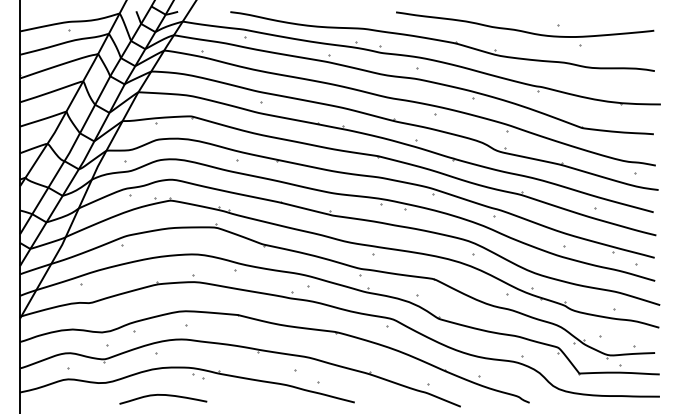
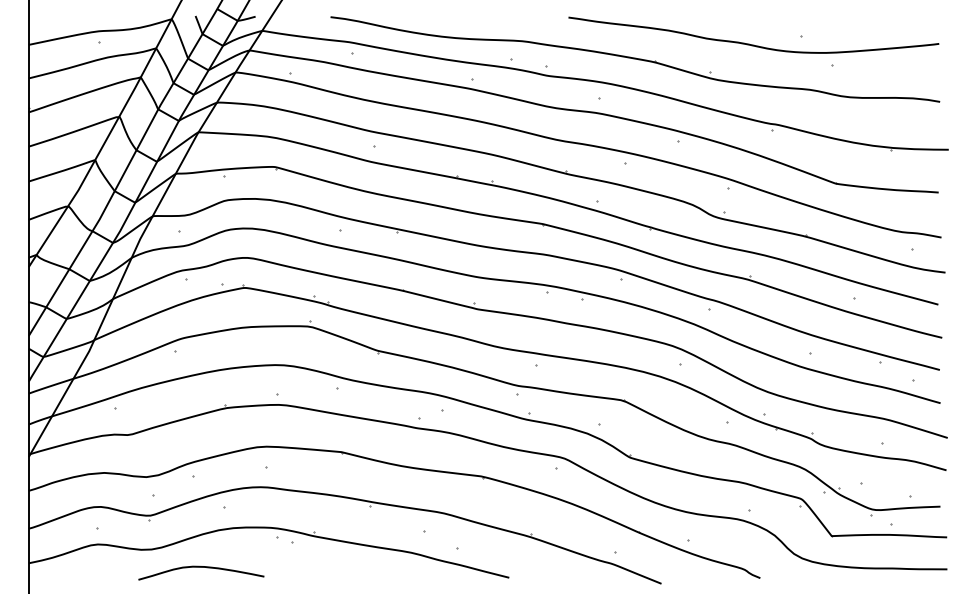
curve: (163, 395) -> (201, 567), moved

